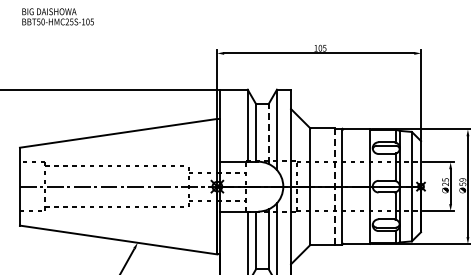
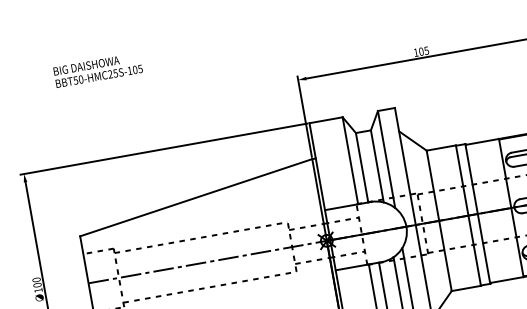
line: (268, 134) -> (377, 166), dashed -> solid
line: (334, 186) -> (468, 215), dashed -> solid

